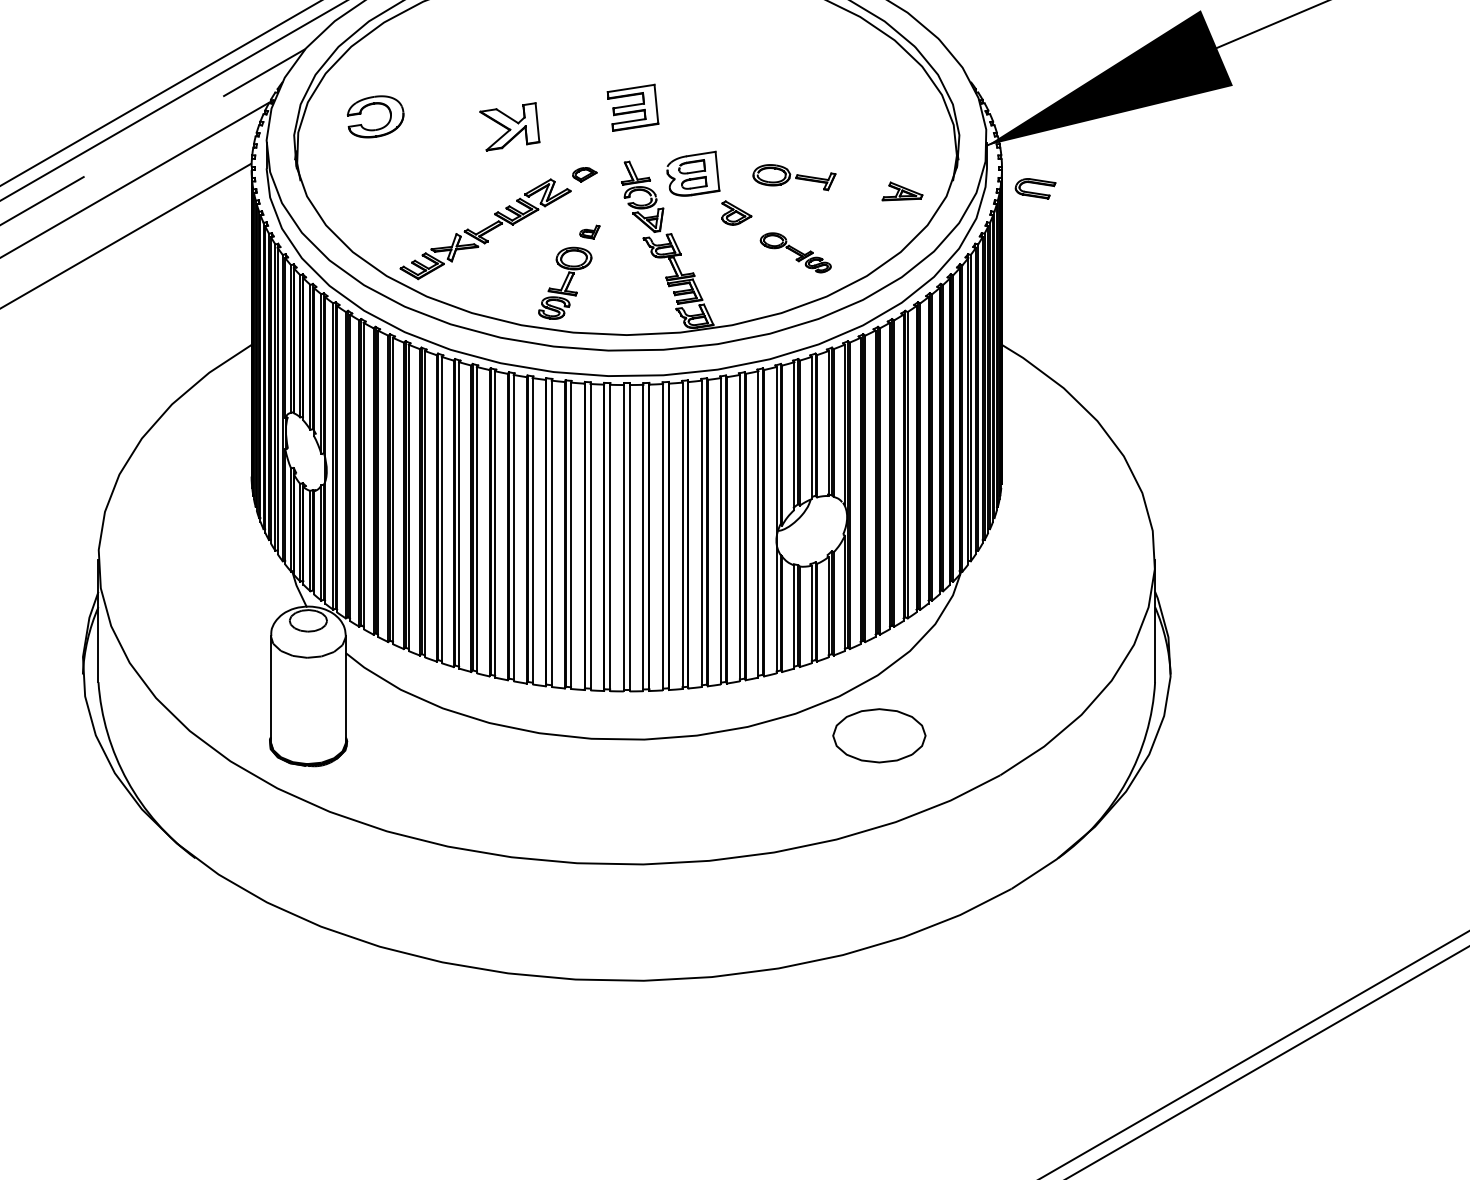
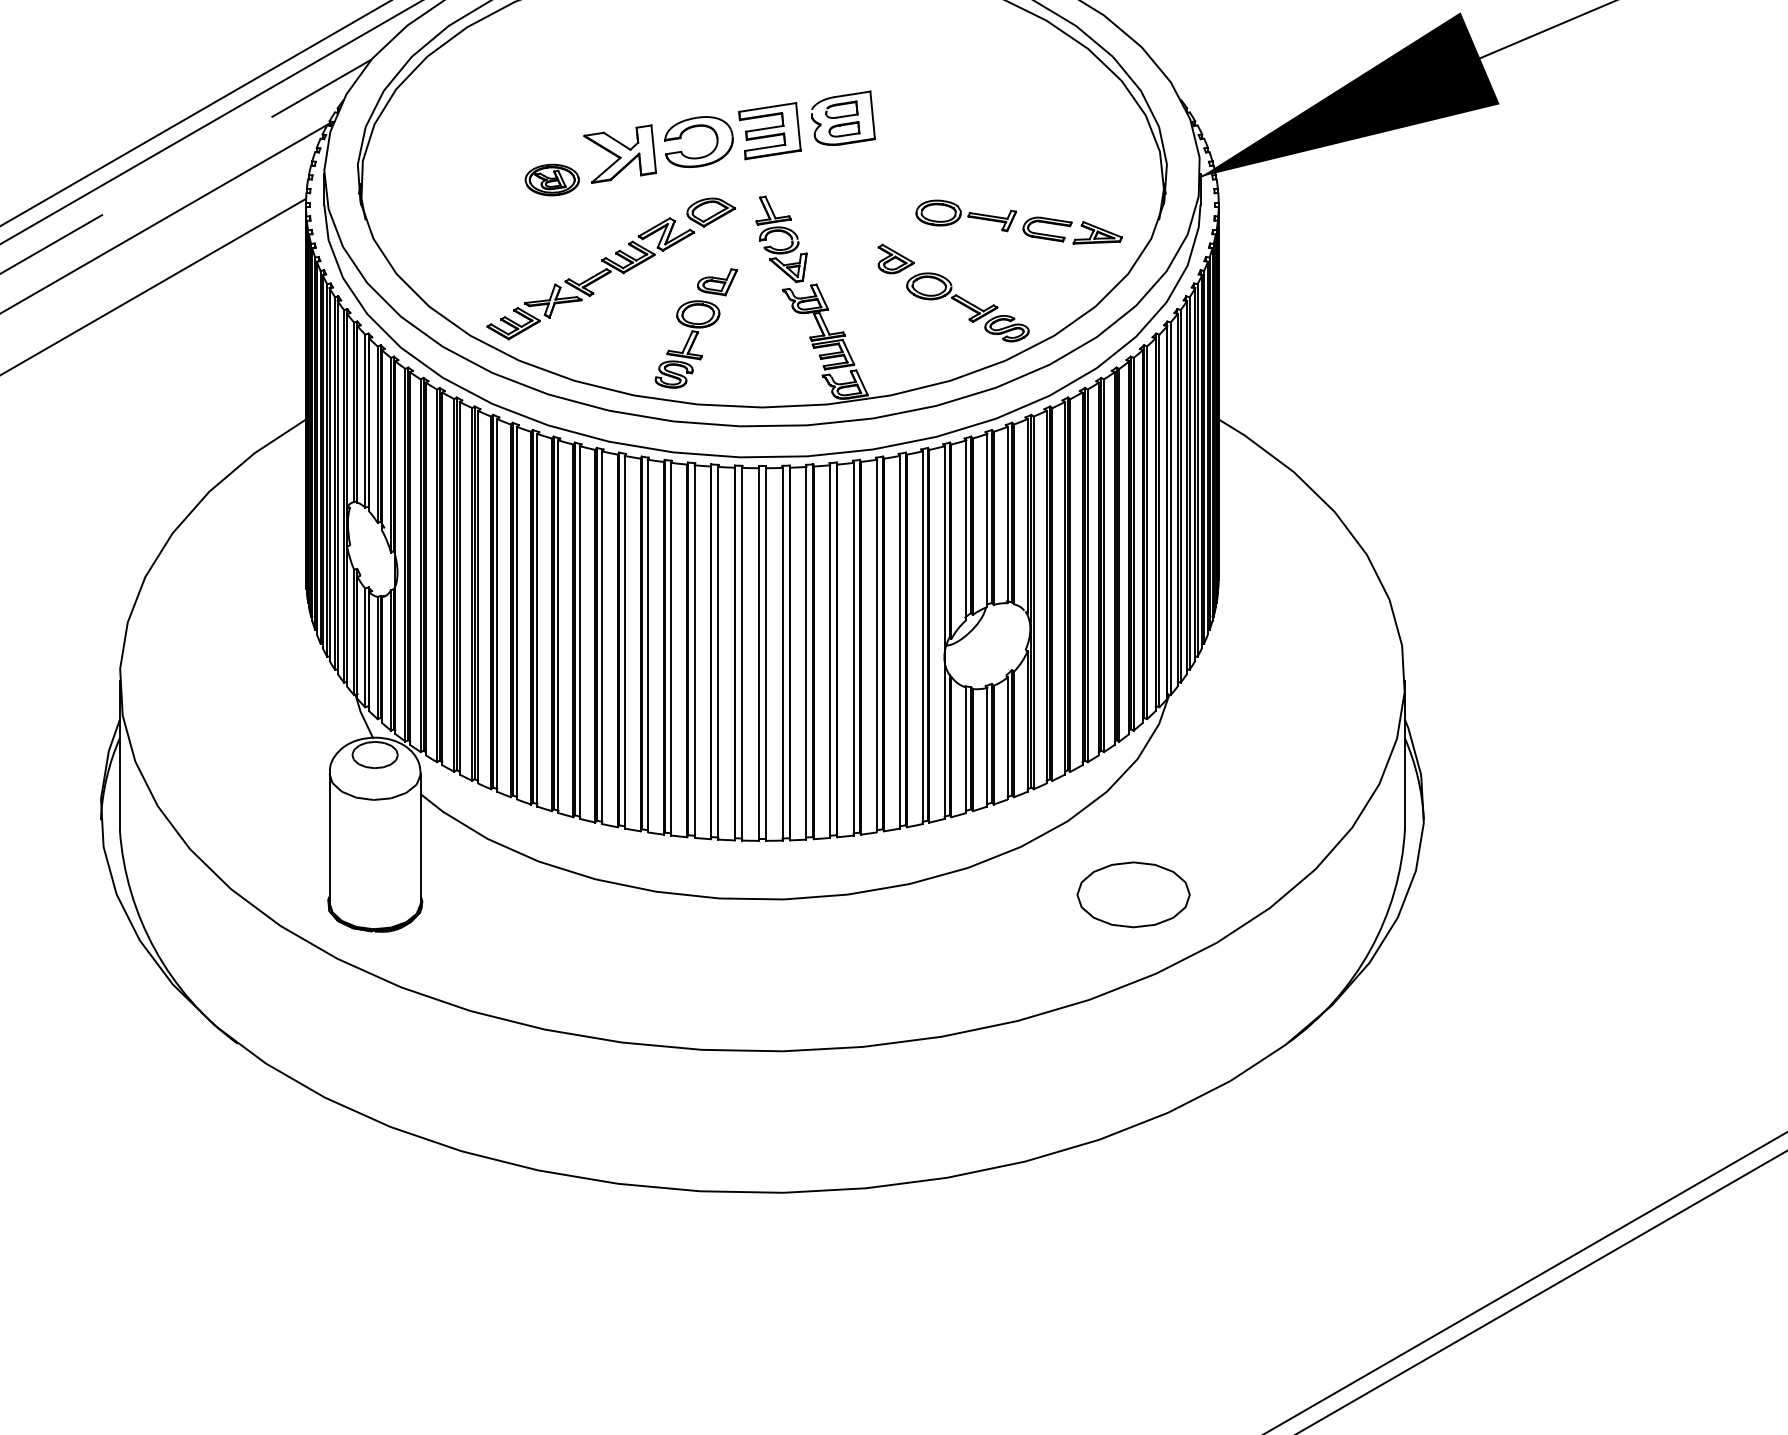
part: (373, 104) -> (696, 127), moved
part: (453, 147) -> (551, 179), added
part: (693, 173) -> (843, 117), moved
part: (584, 174) -> (711, 212), size x1.67
part: (1035, 188) -> (1047, 229), moved
part: (589, 232) -> (717, 282), size x1.67
part: (795, 252) -> (967, 307), size x1.43
part: (879, 735) -> (1133, 894), moved

